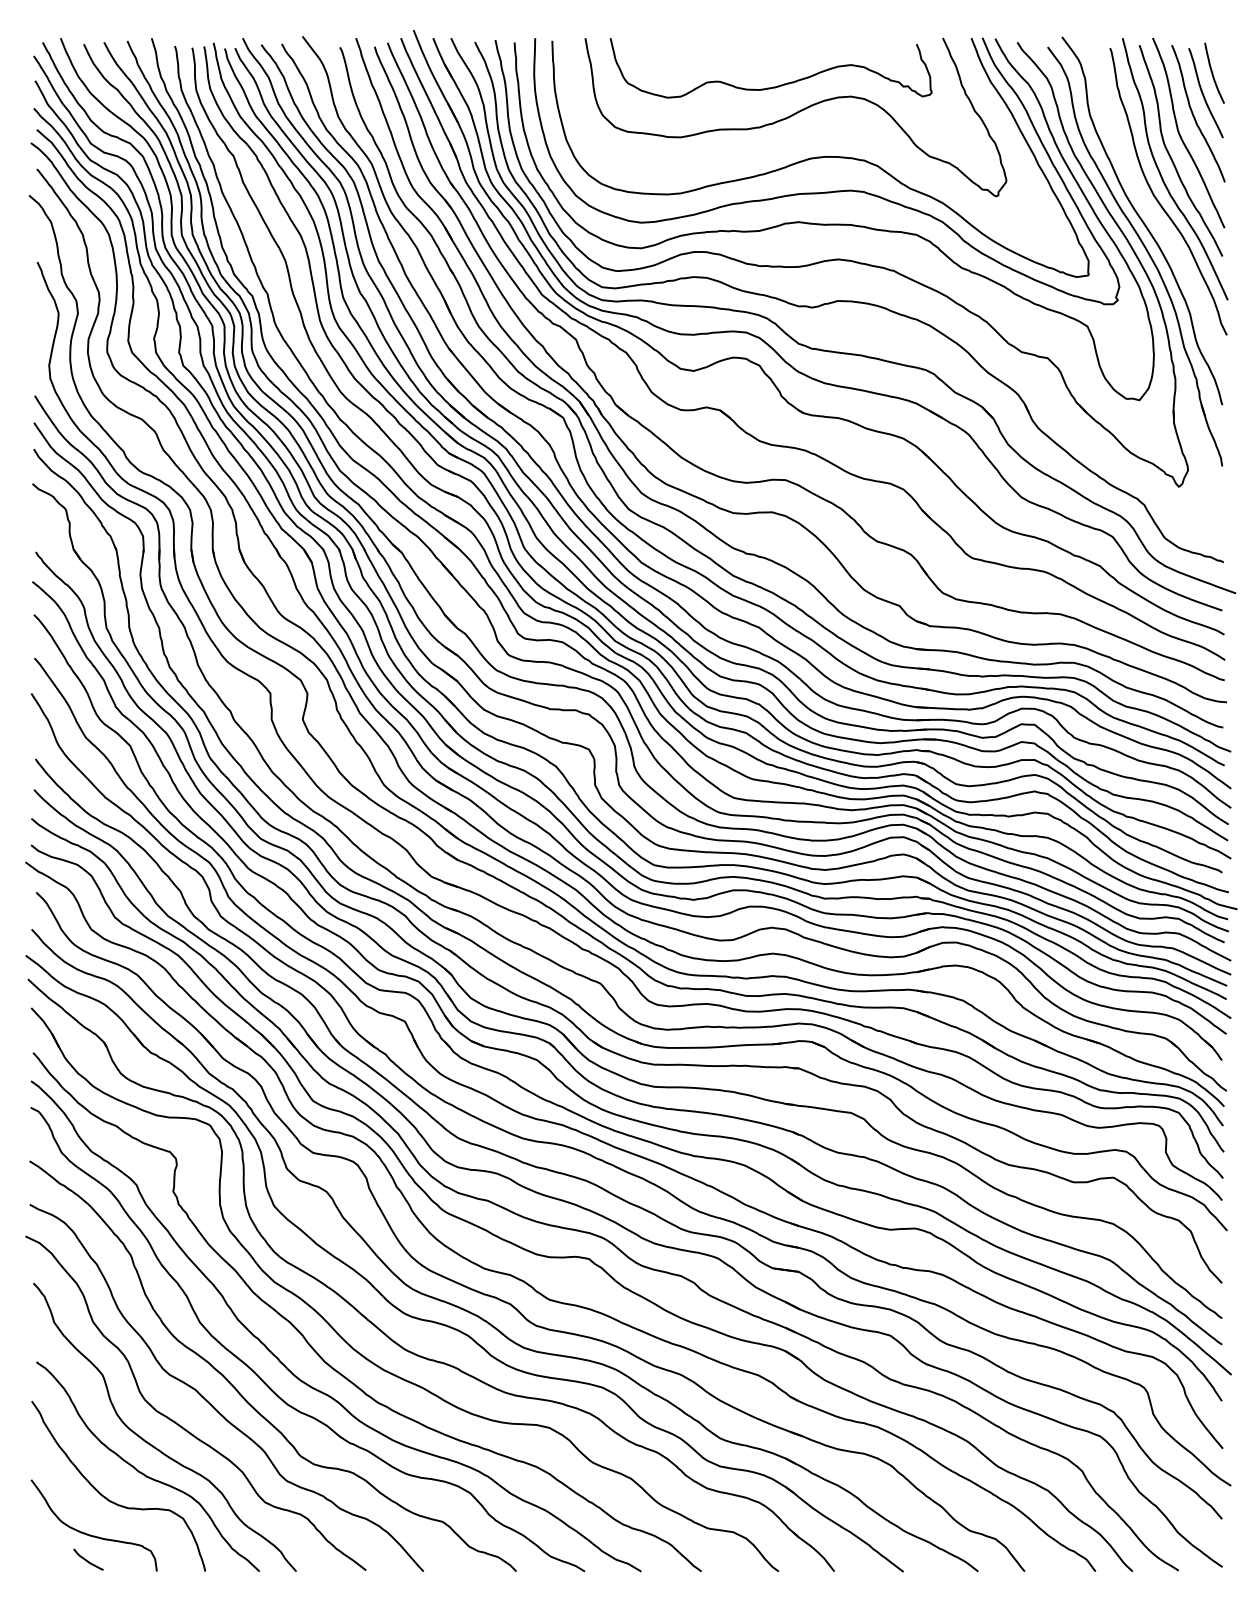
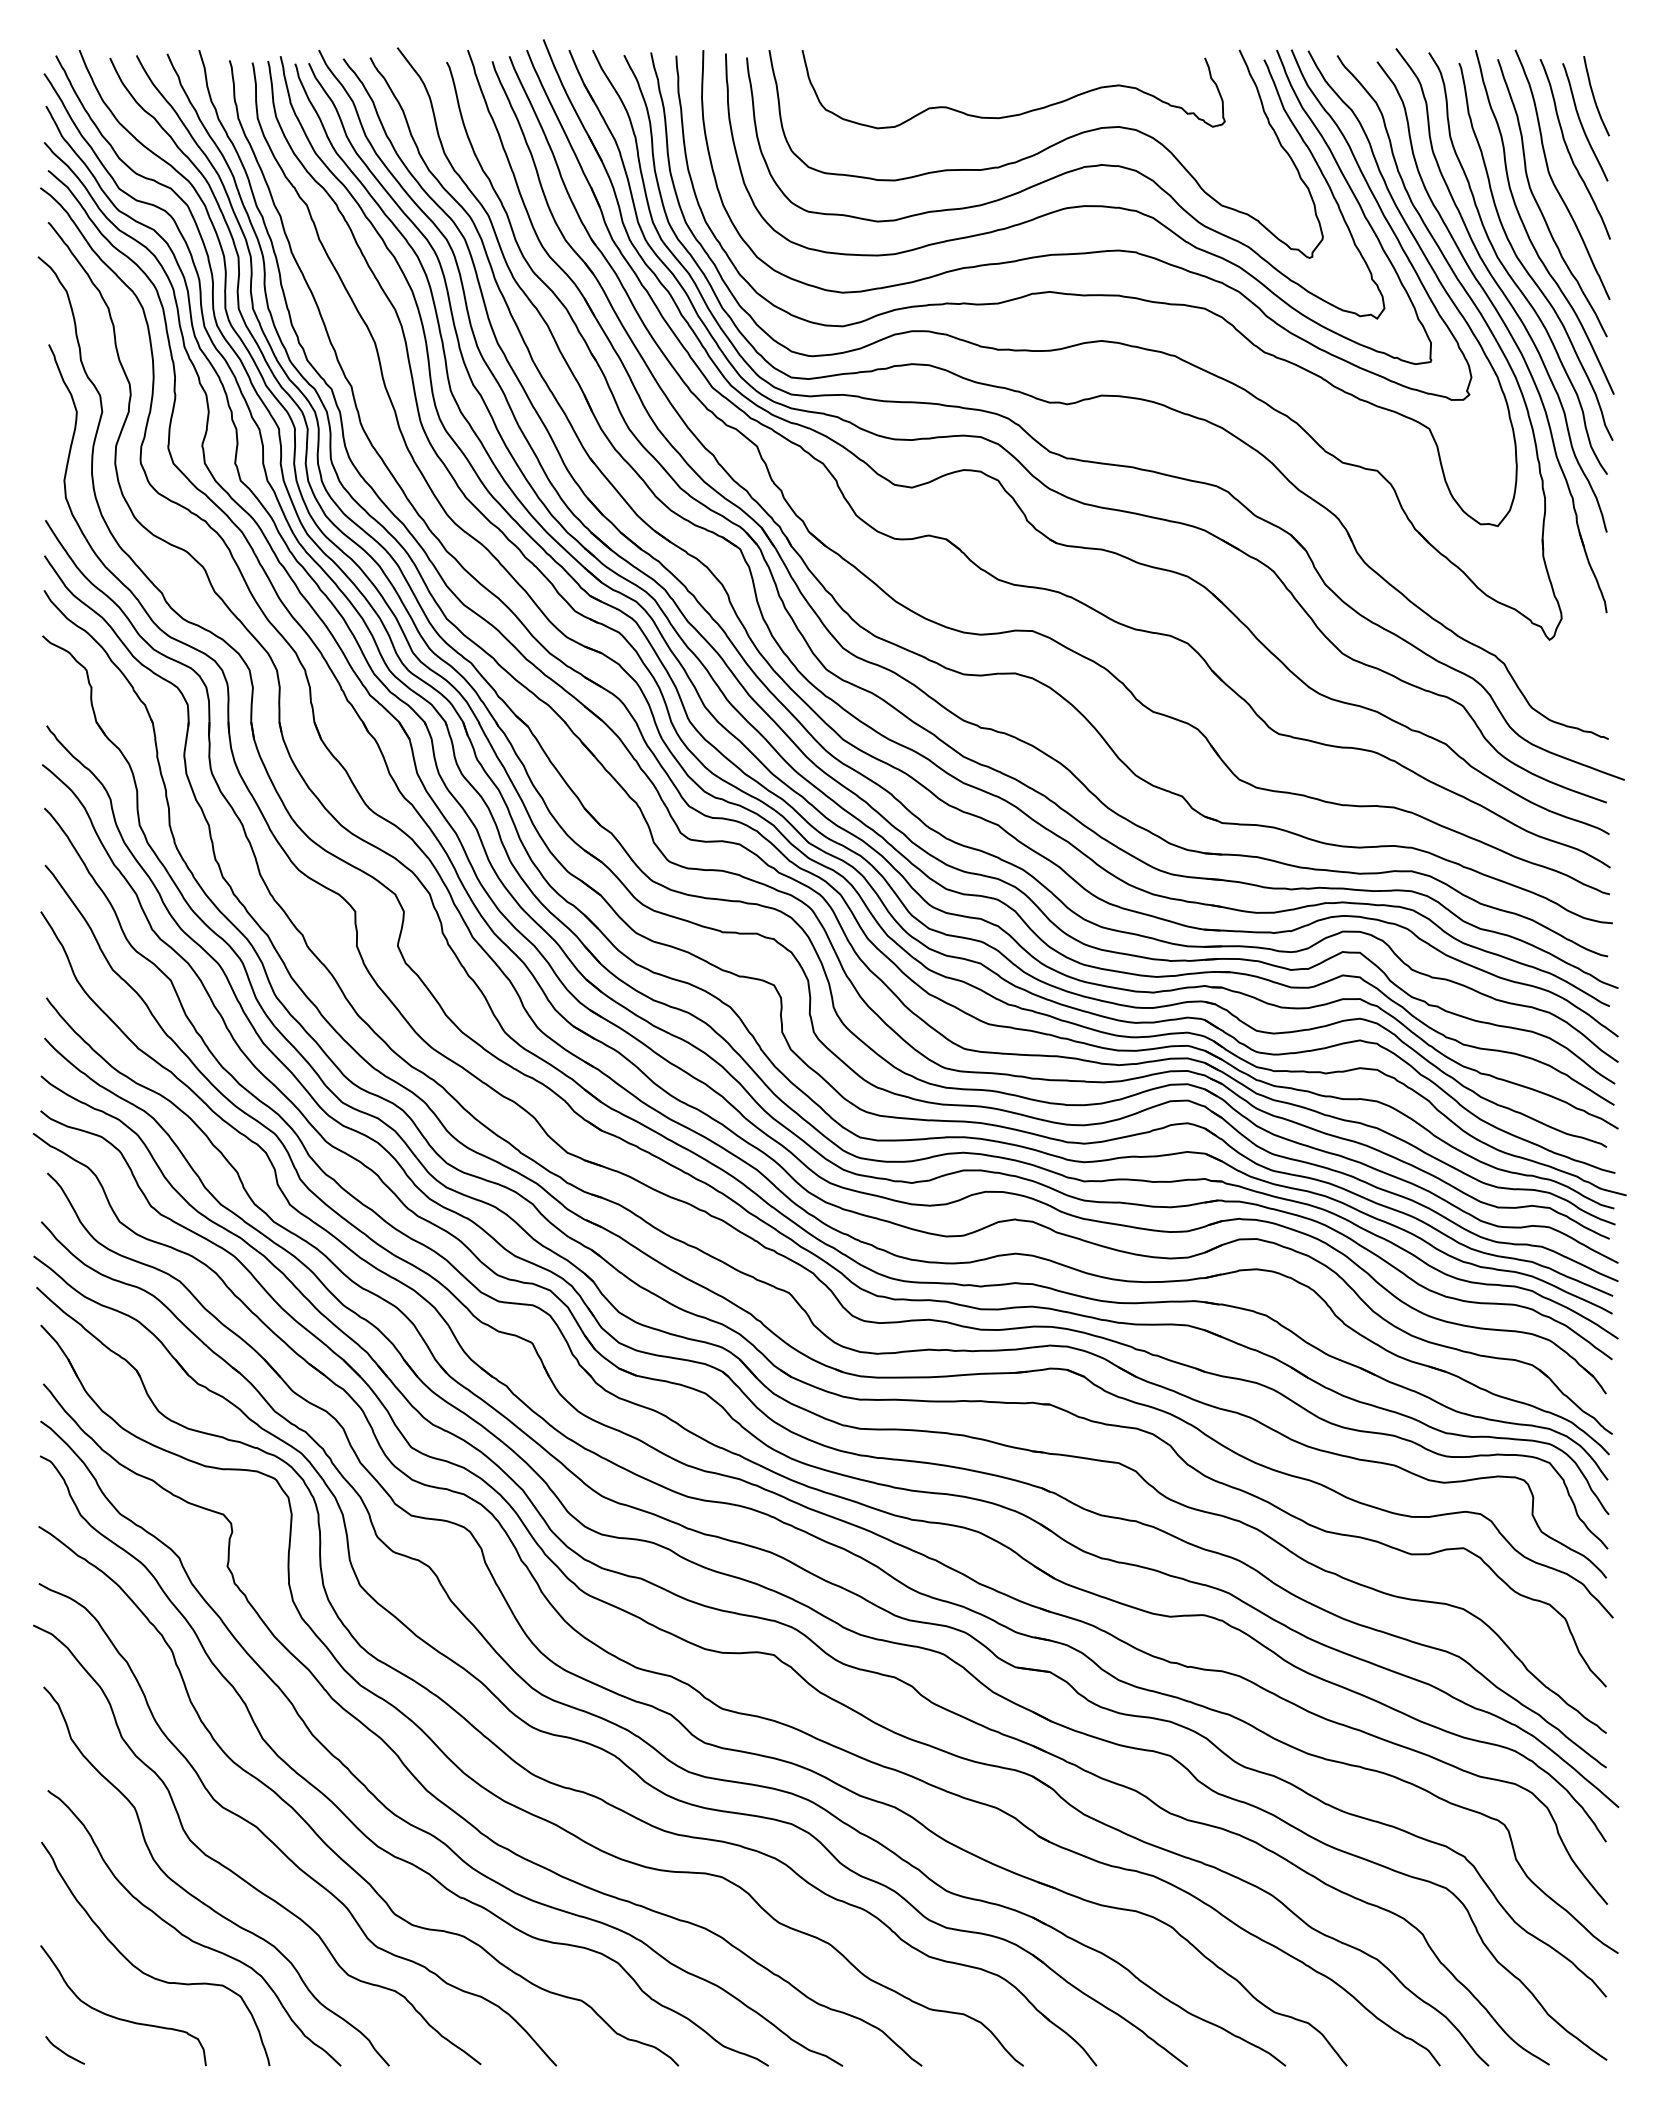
curve: (808, 133) -> (1062, 175), added
curve: (1146, 205) -> (1507, 270), added
curve: (87, 1560) -> (63, 2051), moved

